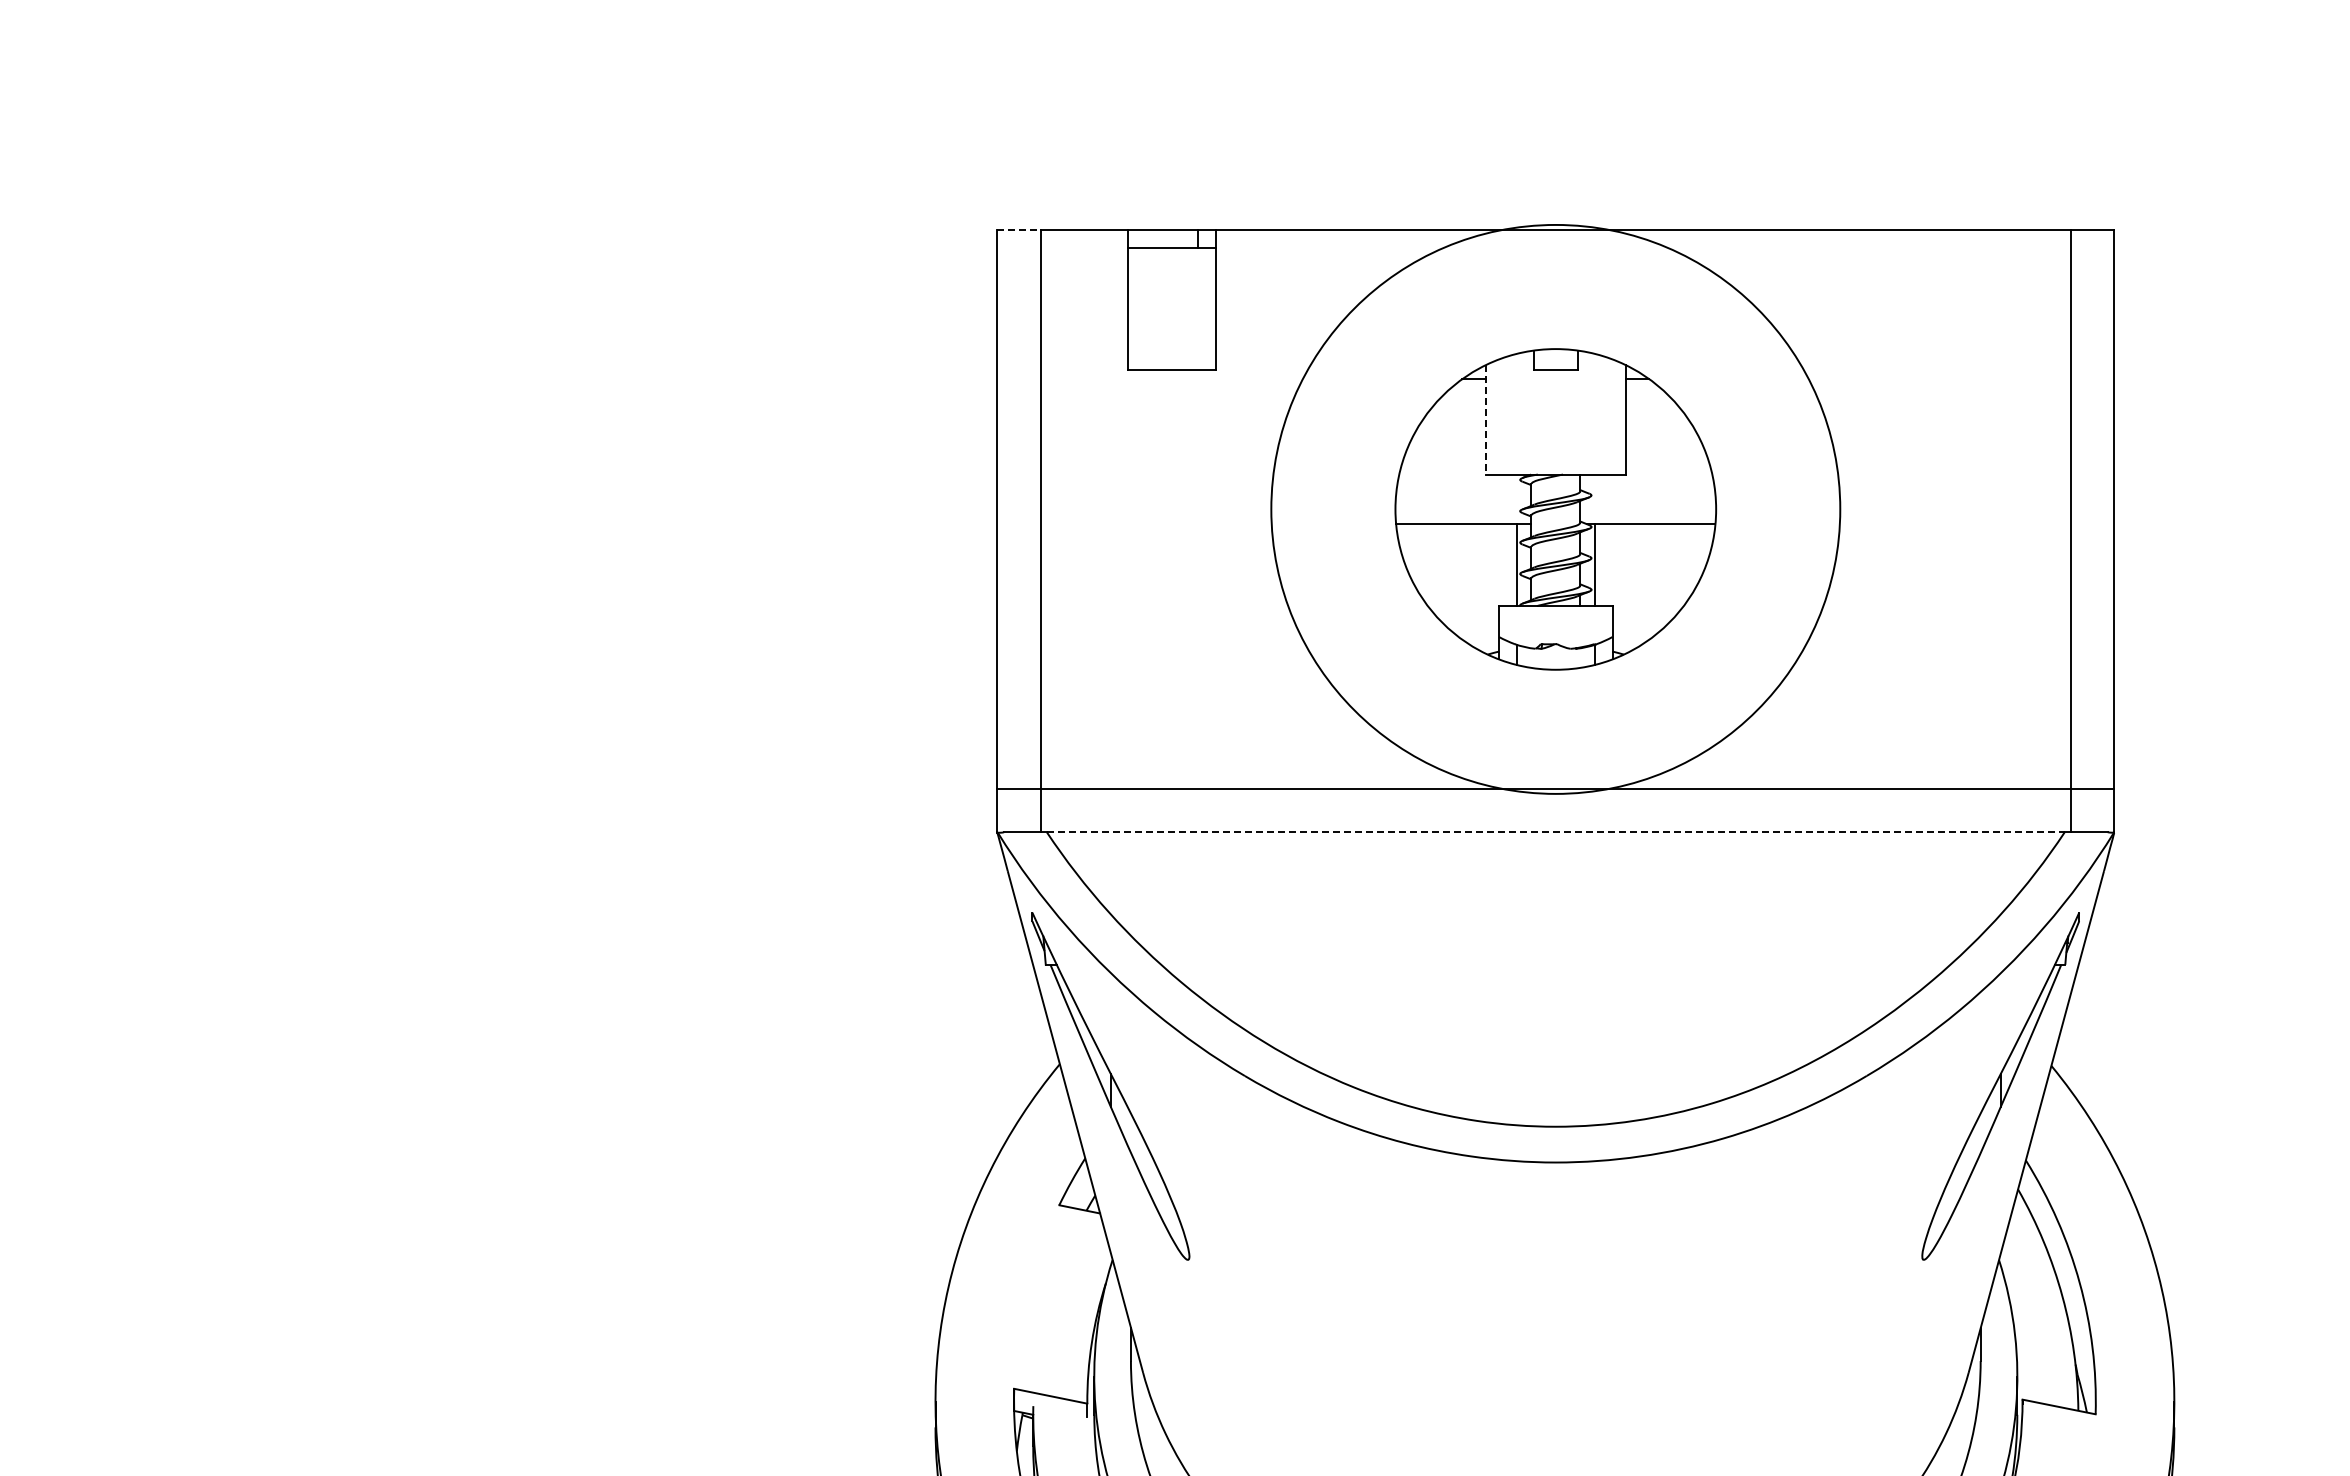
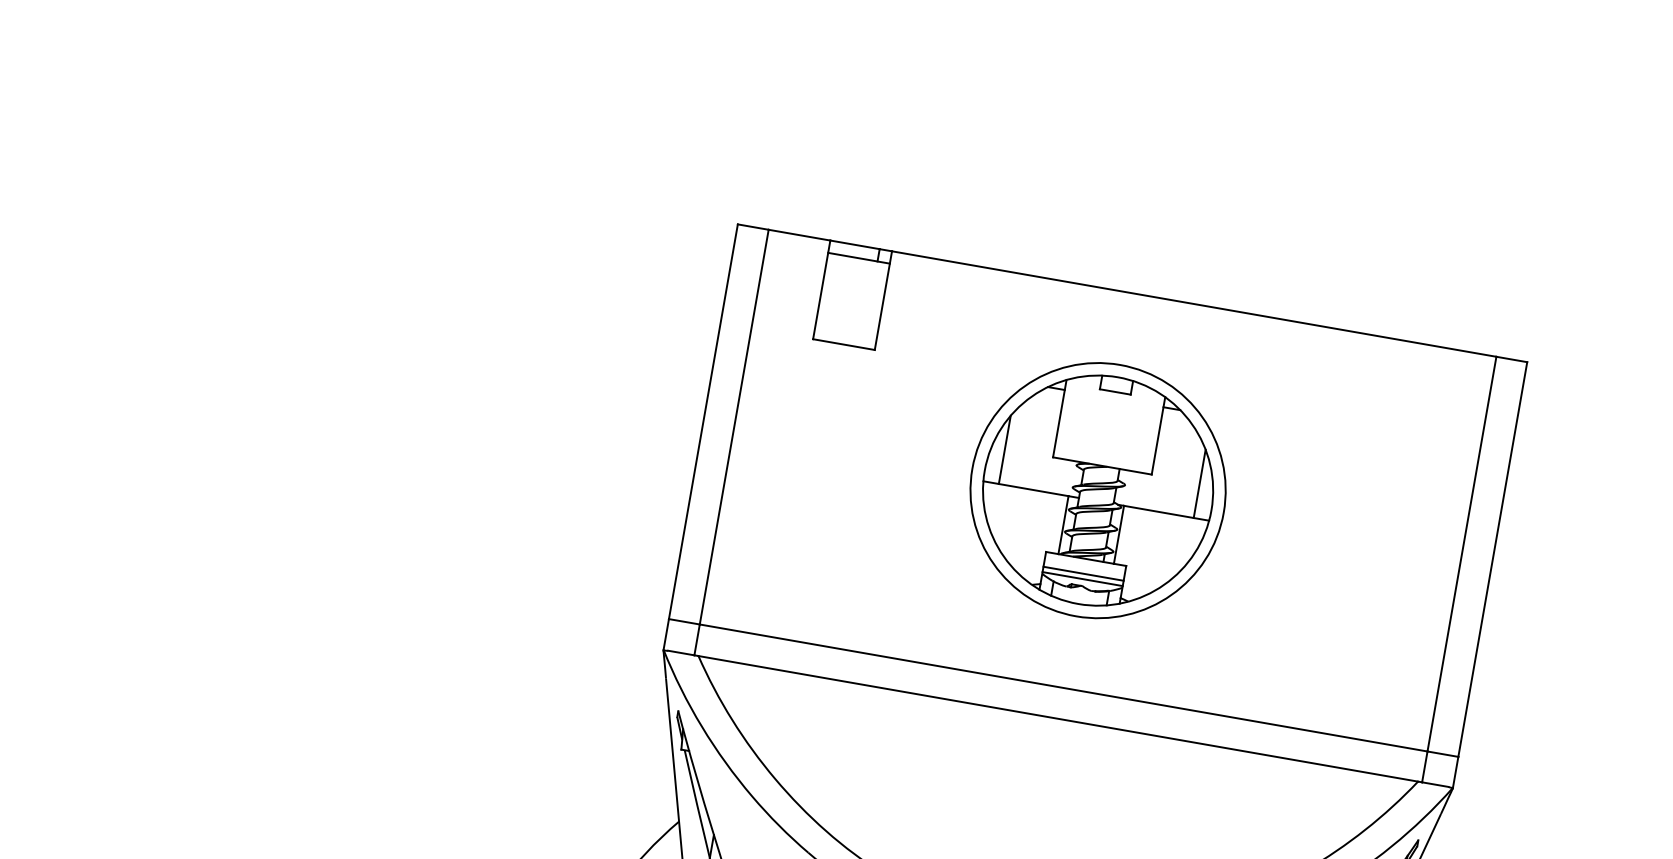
line: (1019, 230) -> (753, 227), dashed -> solid
line: (1486, 419) -> (1060, 418), dashed -> solid
line: (1417, 475) -> (1004, 449), added
line: (1693, 475) -> (1199, 483), added
circle: (1555, 509) -> (1097, 490), size x0.62
line: (1555, 627) -> (1083, 574), added
line: (1555, 634) -> (1082, 579), added
line: (1555, 832) -> (1058, 718), dashed -> solid

